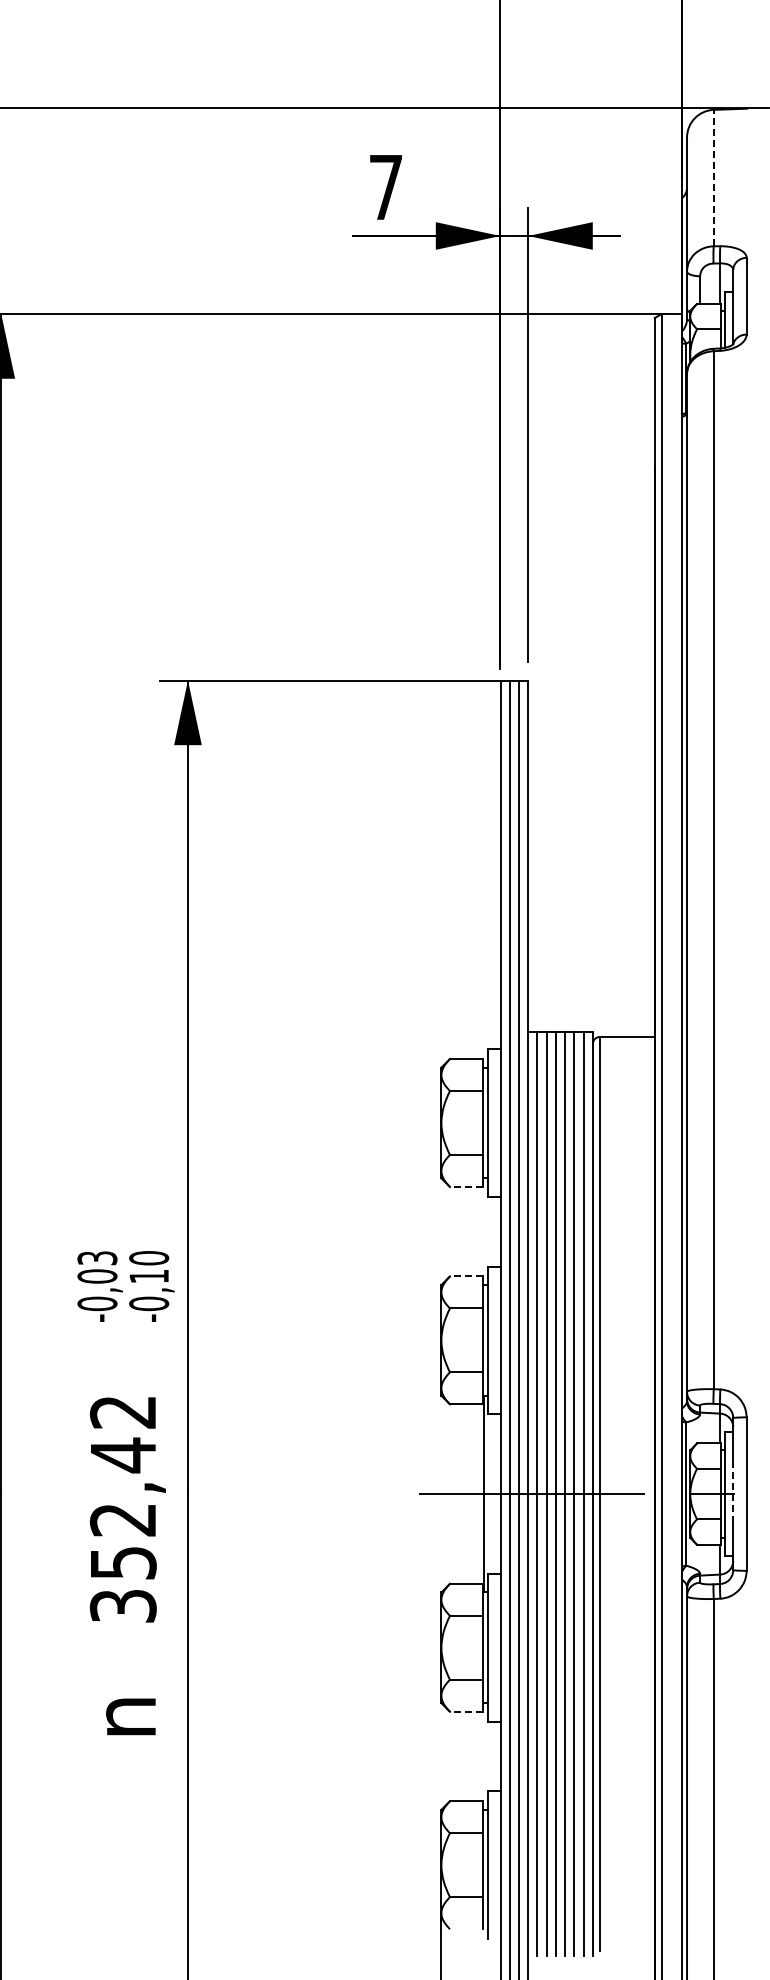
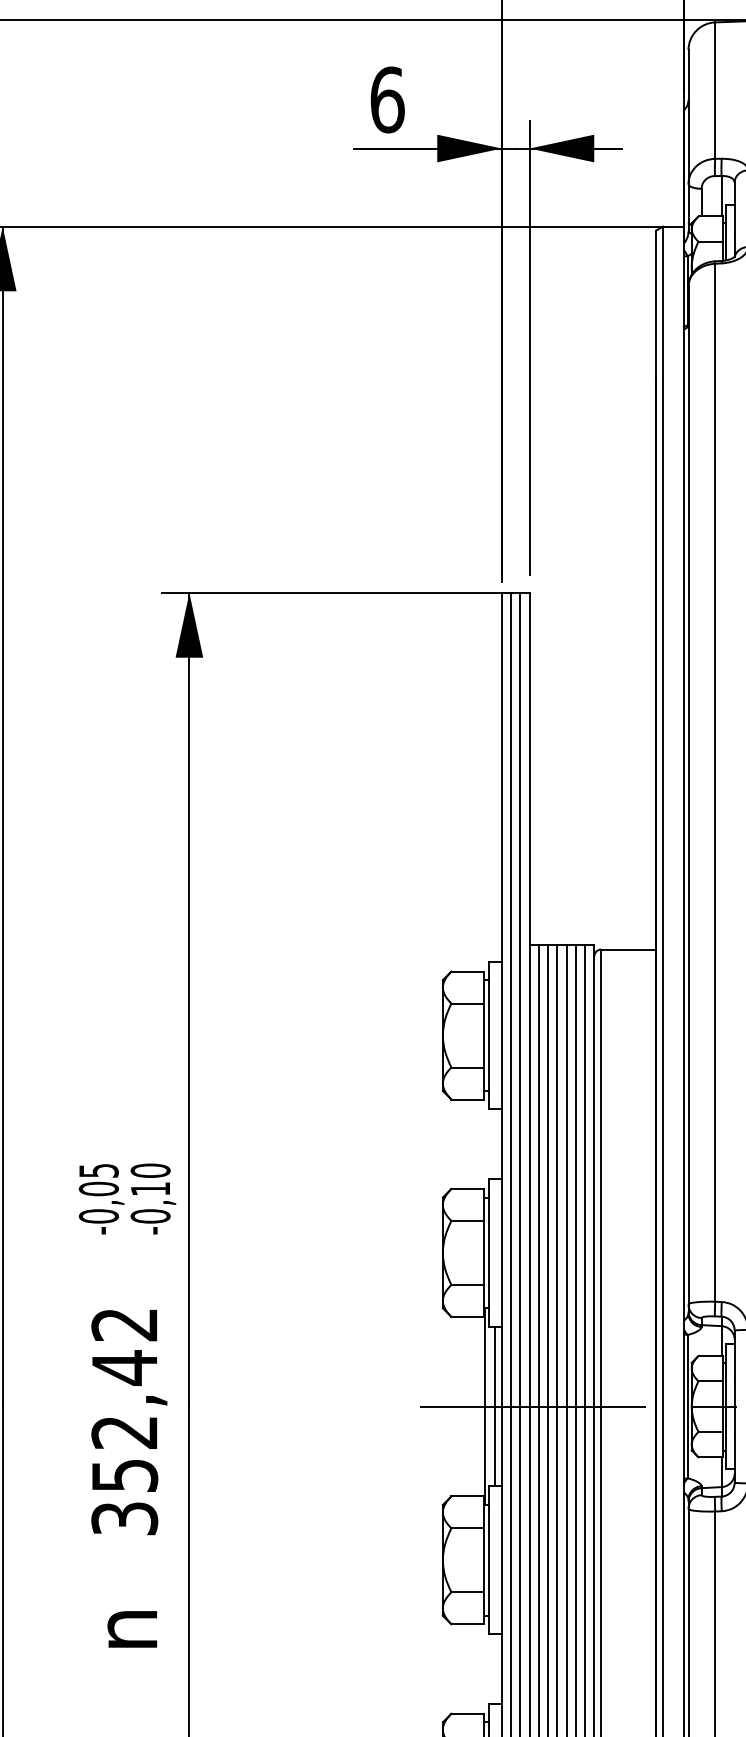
line: (713, 177) -> (714, 90), dashed -> solid
text: (386, 187) -> (387, 100), 7 -> 6
line: (466, 1186) -> (467, 1099), dashed -> solid
text: (96, 1257) -> (97, 1170), -0,03 -> -0,05
line: (466, 1276) -> (467, 1189), dashed -> solid
line: (493, 1493) -> (494, 1406), added
line: (733, 1494) -> (734, 1407), dashed -> solid
line: (466, 1711) -> (467, 1624), dashed -> solid

